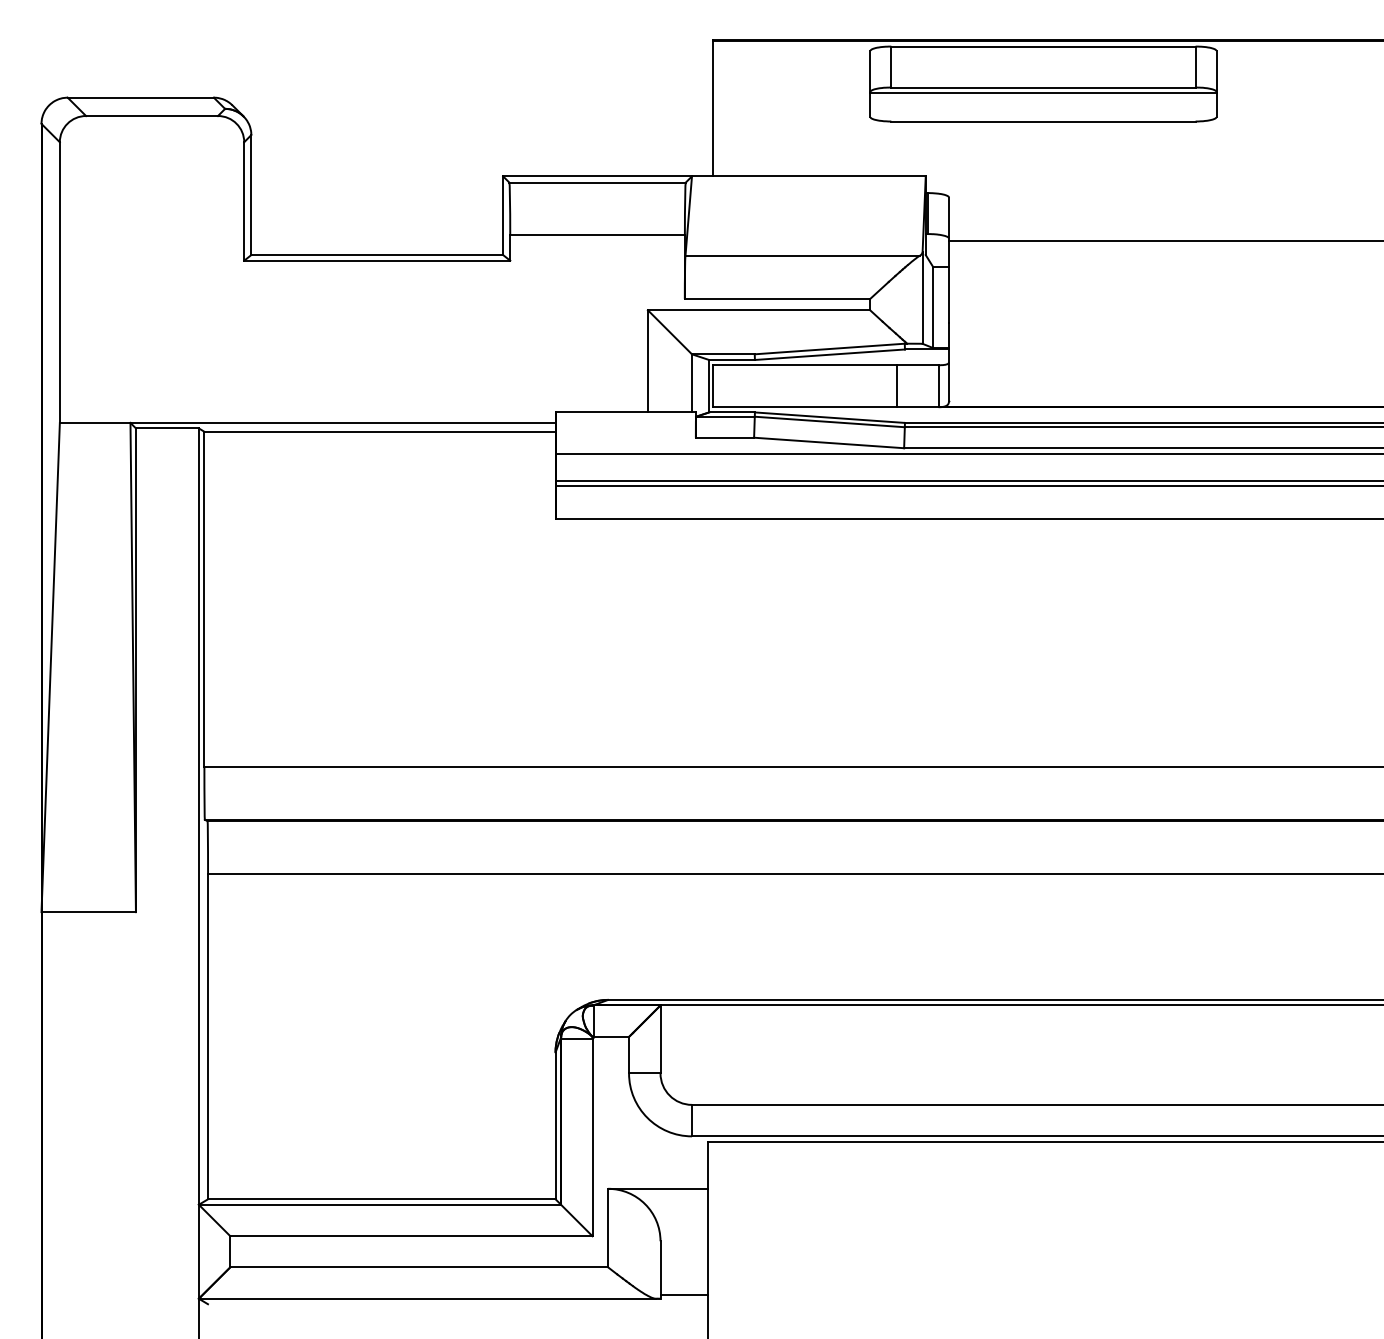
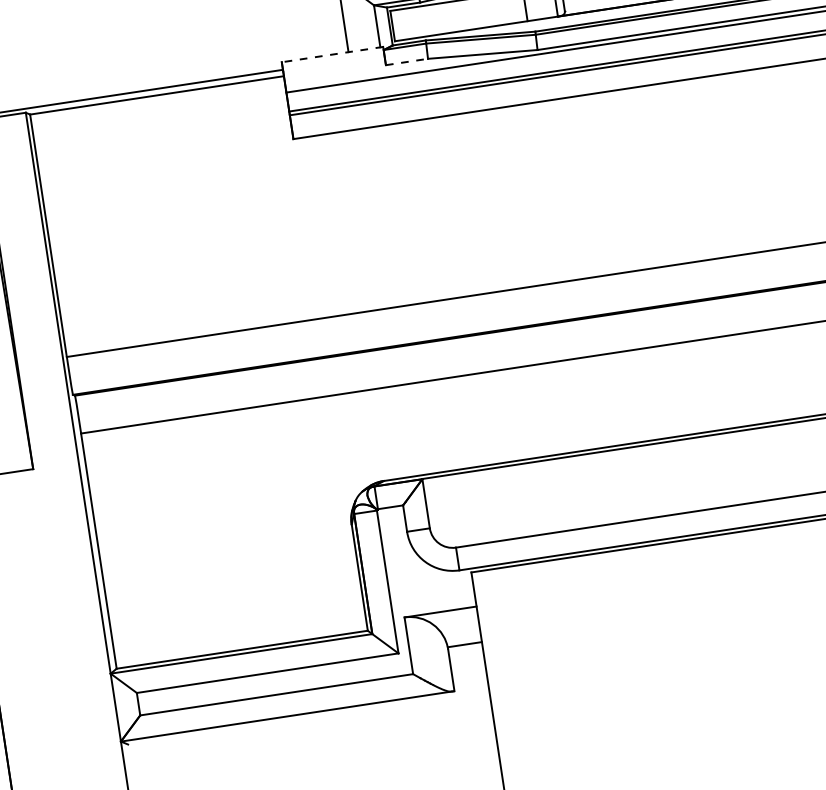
line: (625, 412) -> (332, 54), solid -> dashed
line: (725, 437) -> (407, 61), solid -> dashed
line: (683, 1295) -> (464, 645), moved

